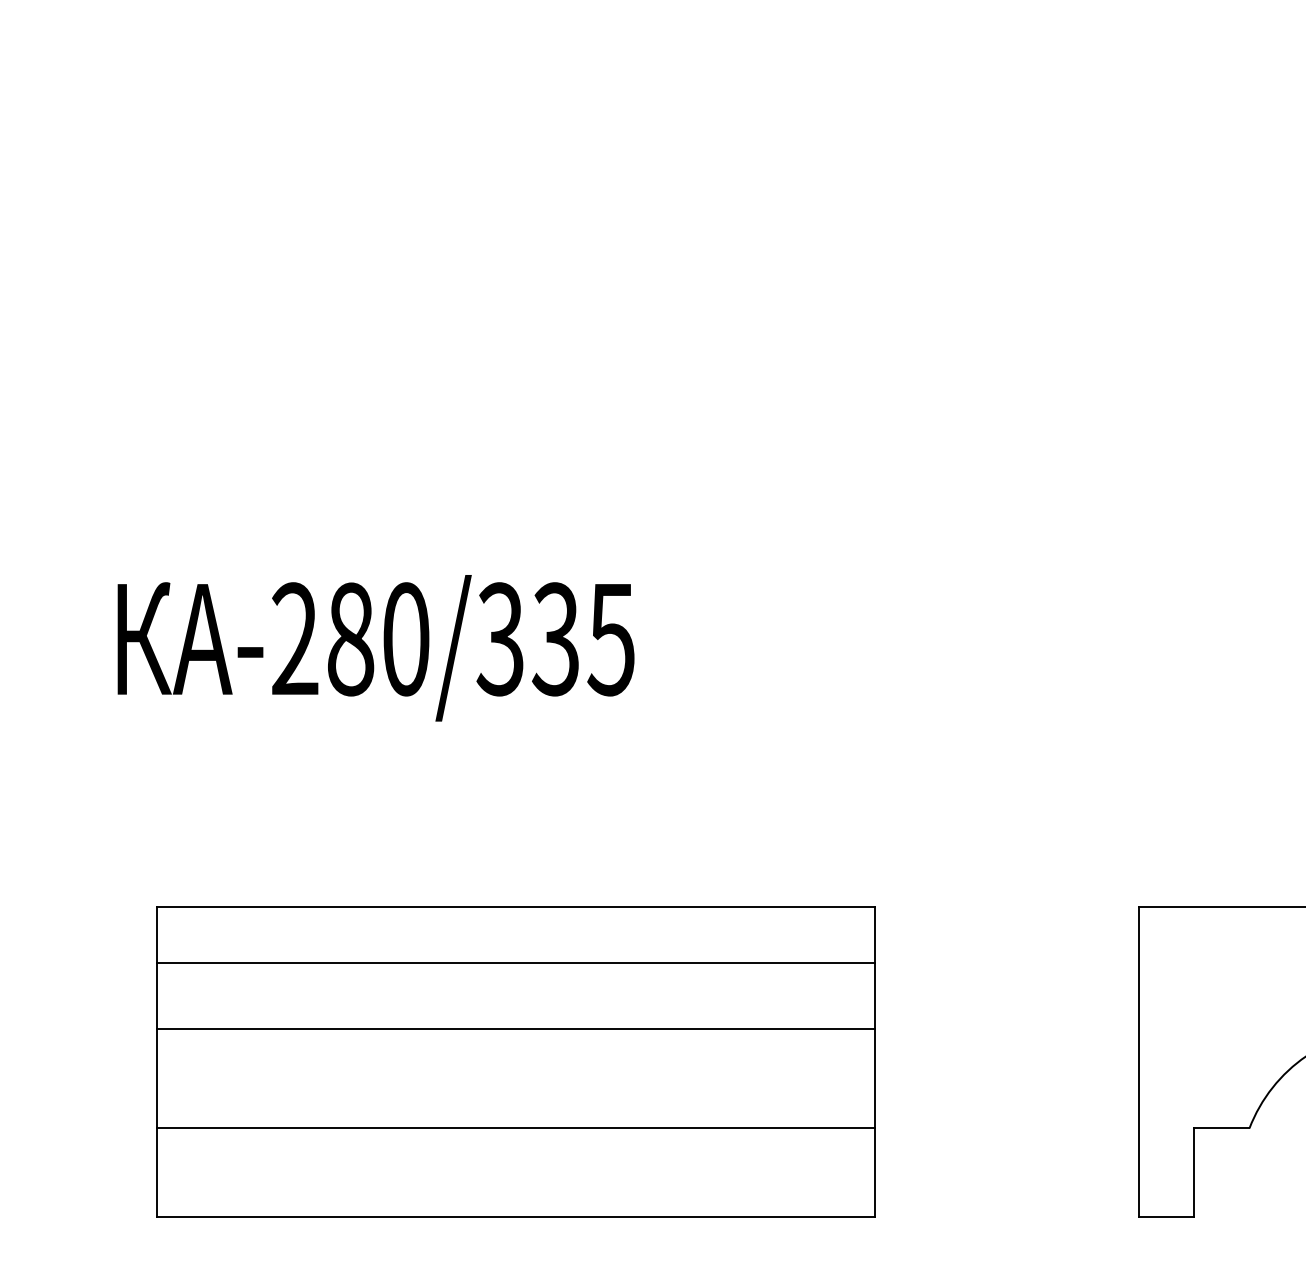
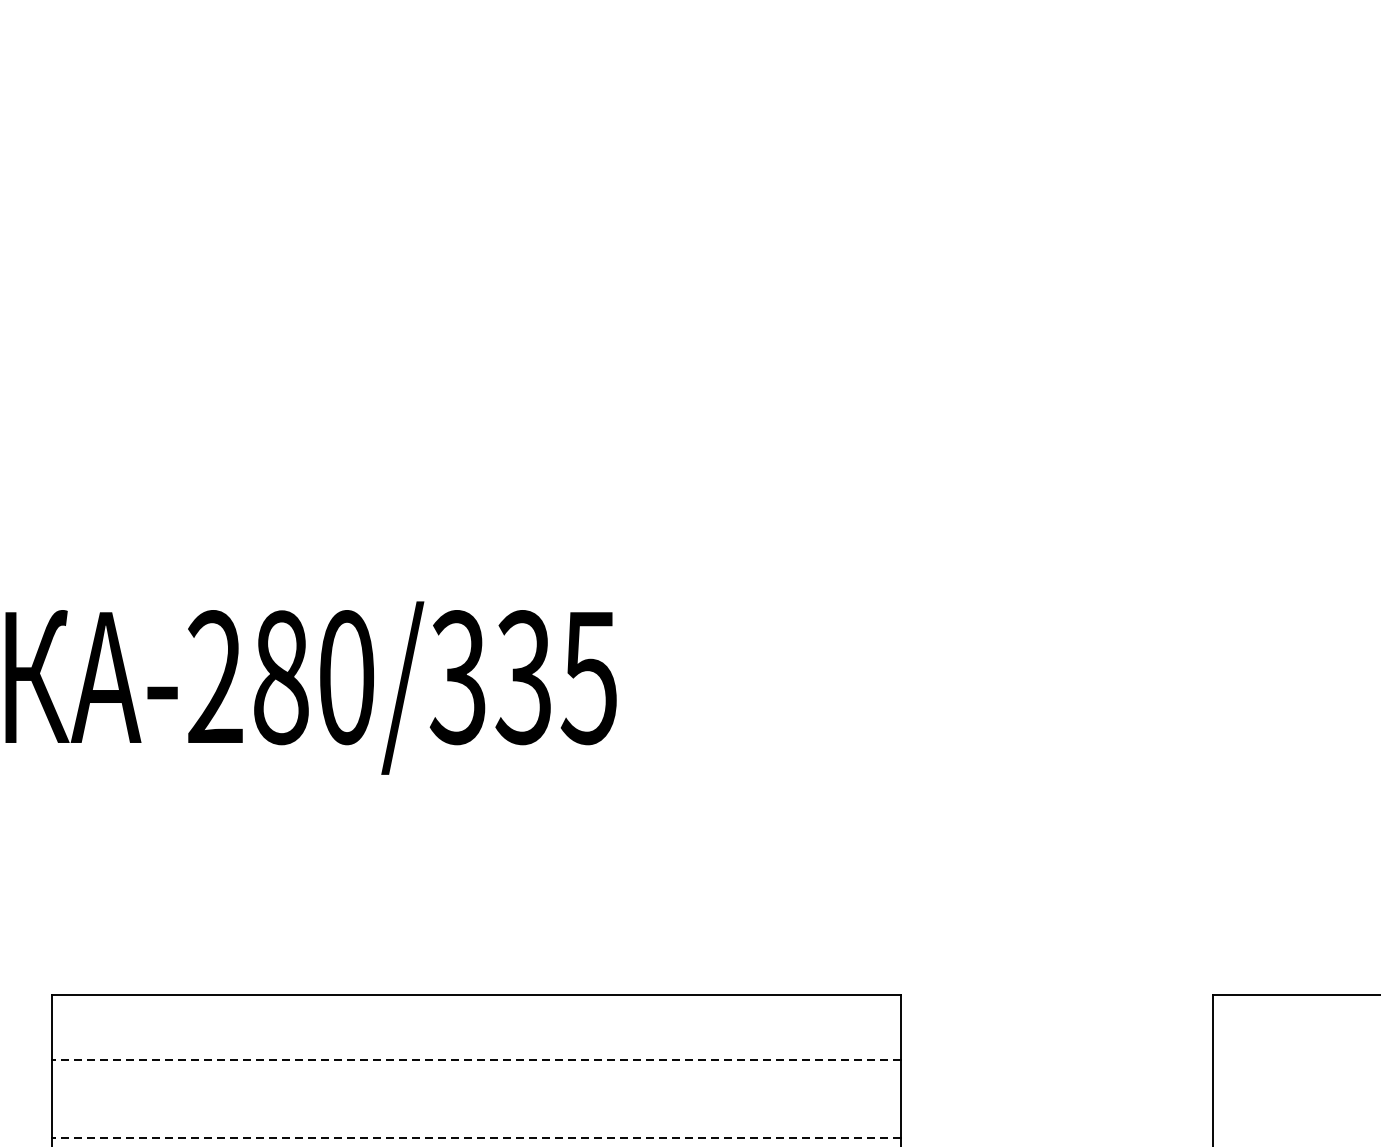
line: (515, 962) -> (475, 1059), solid -> dashed
line: (515, 1028) -> (475, 1137), solid -> dashed

